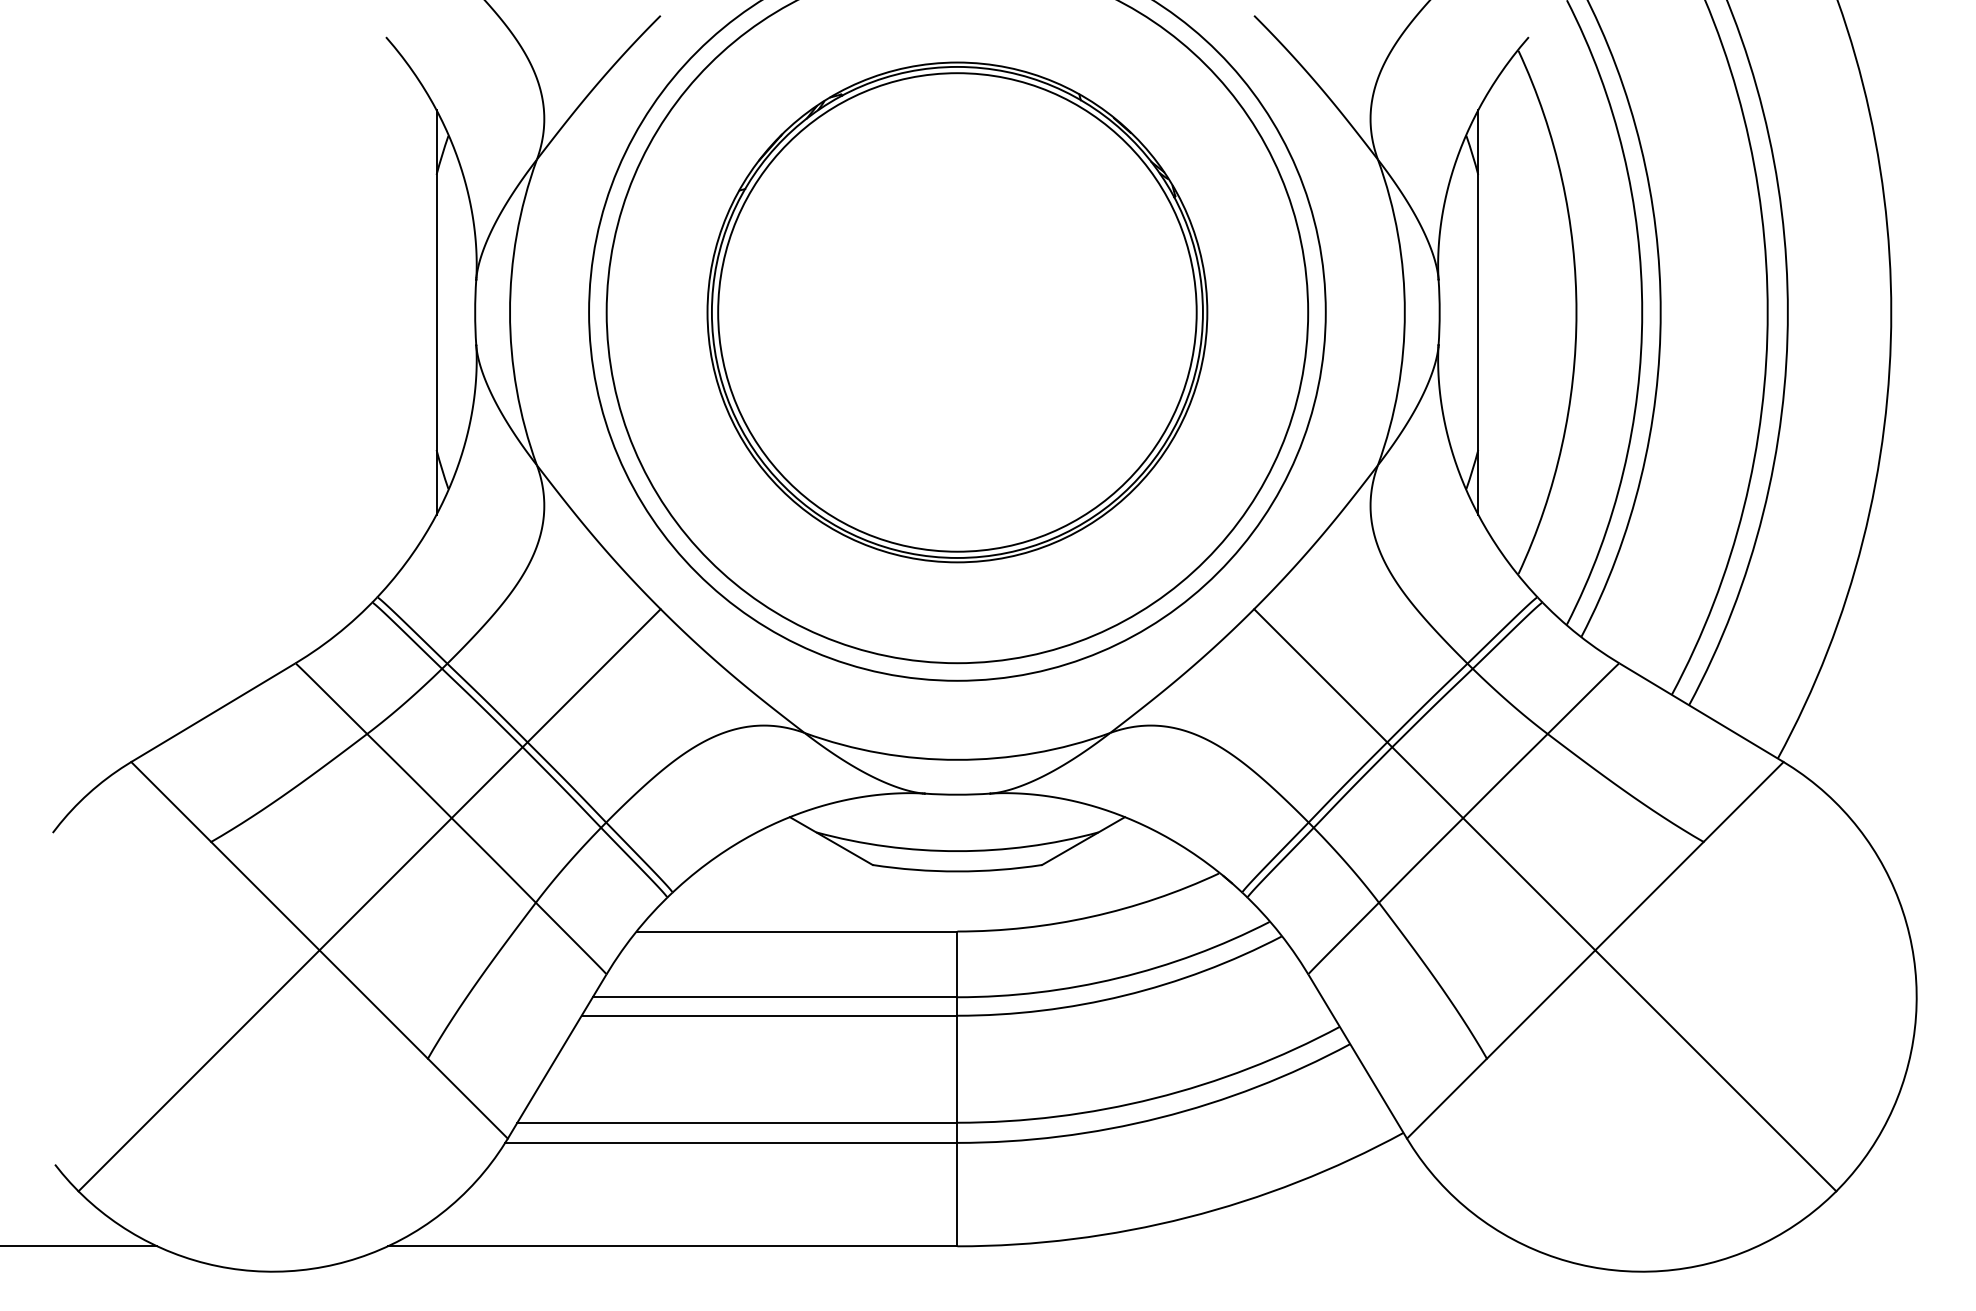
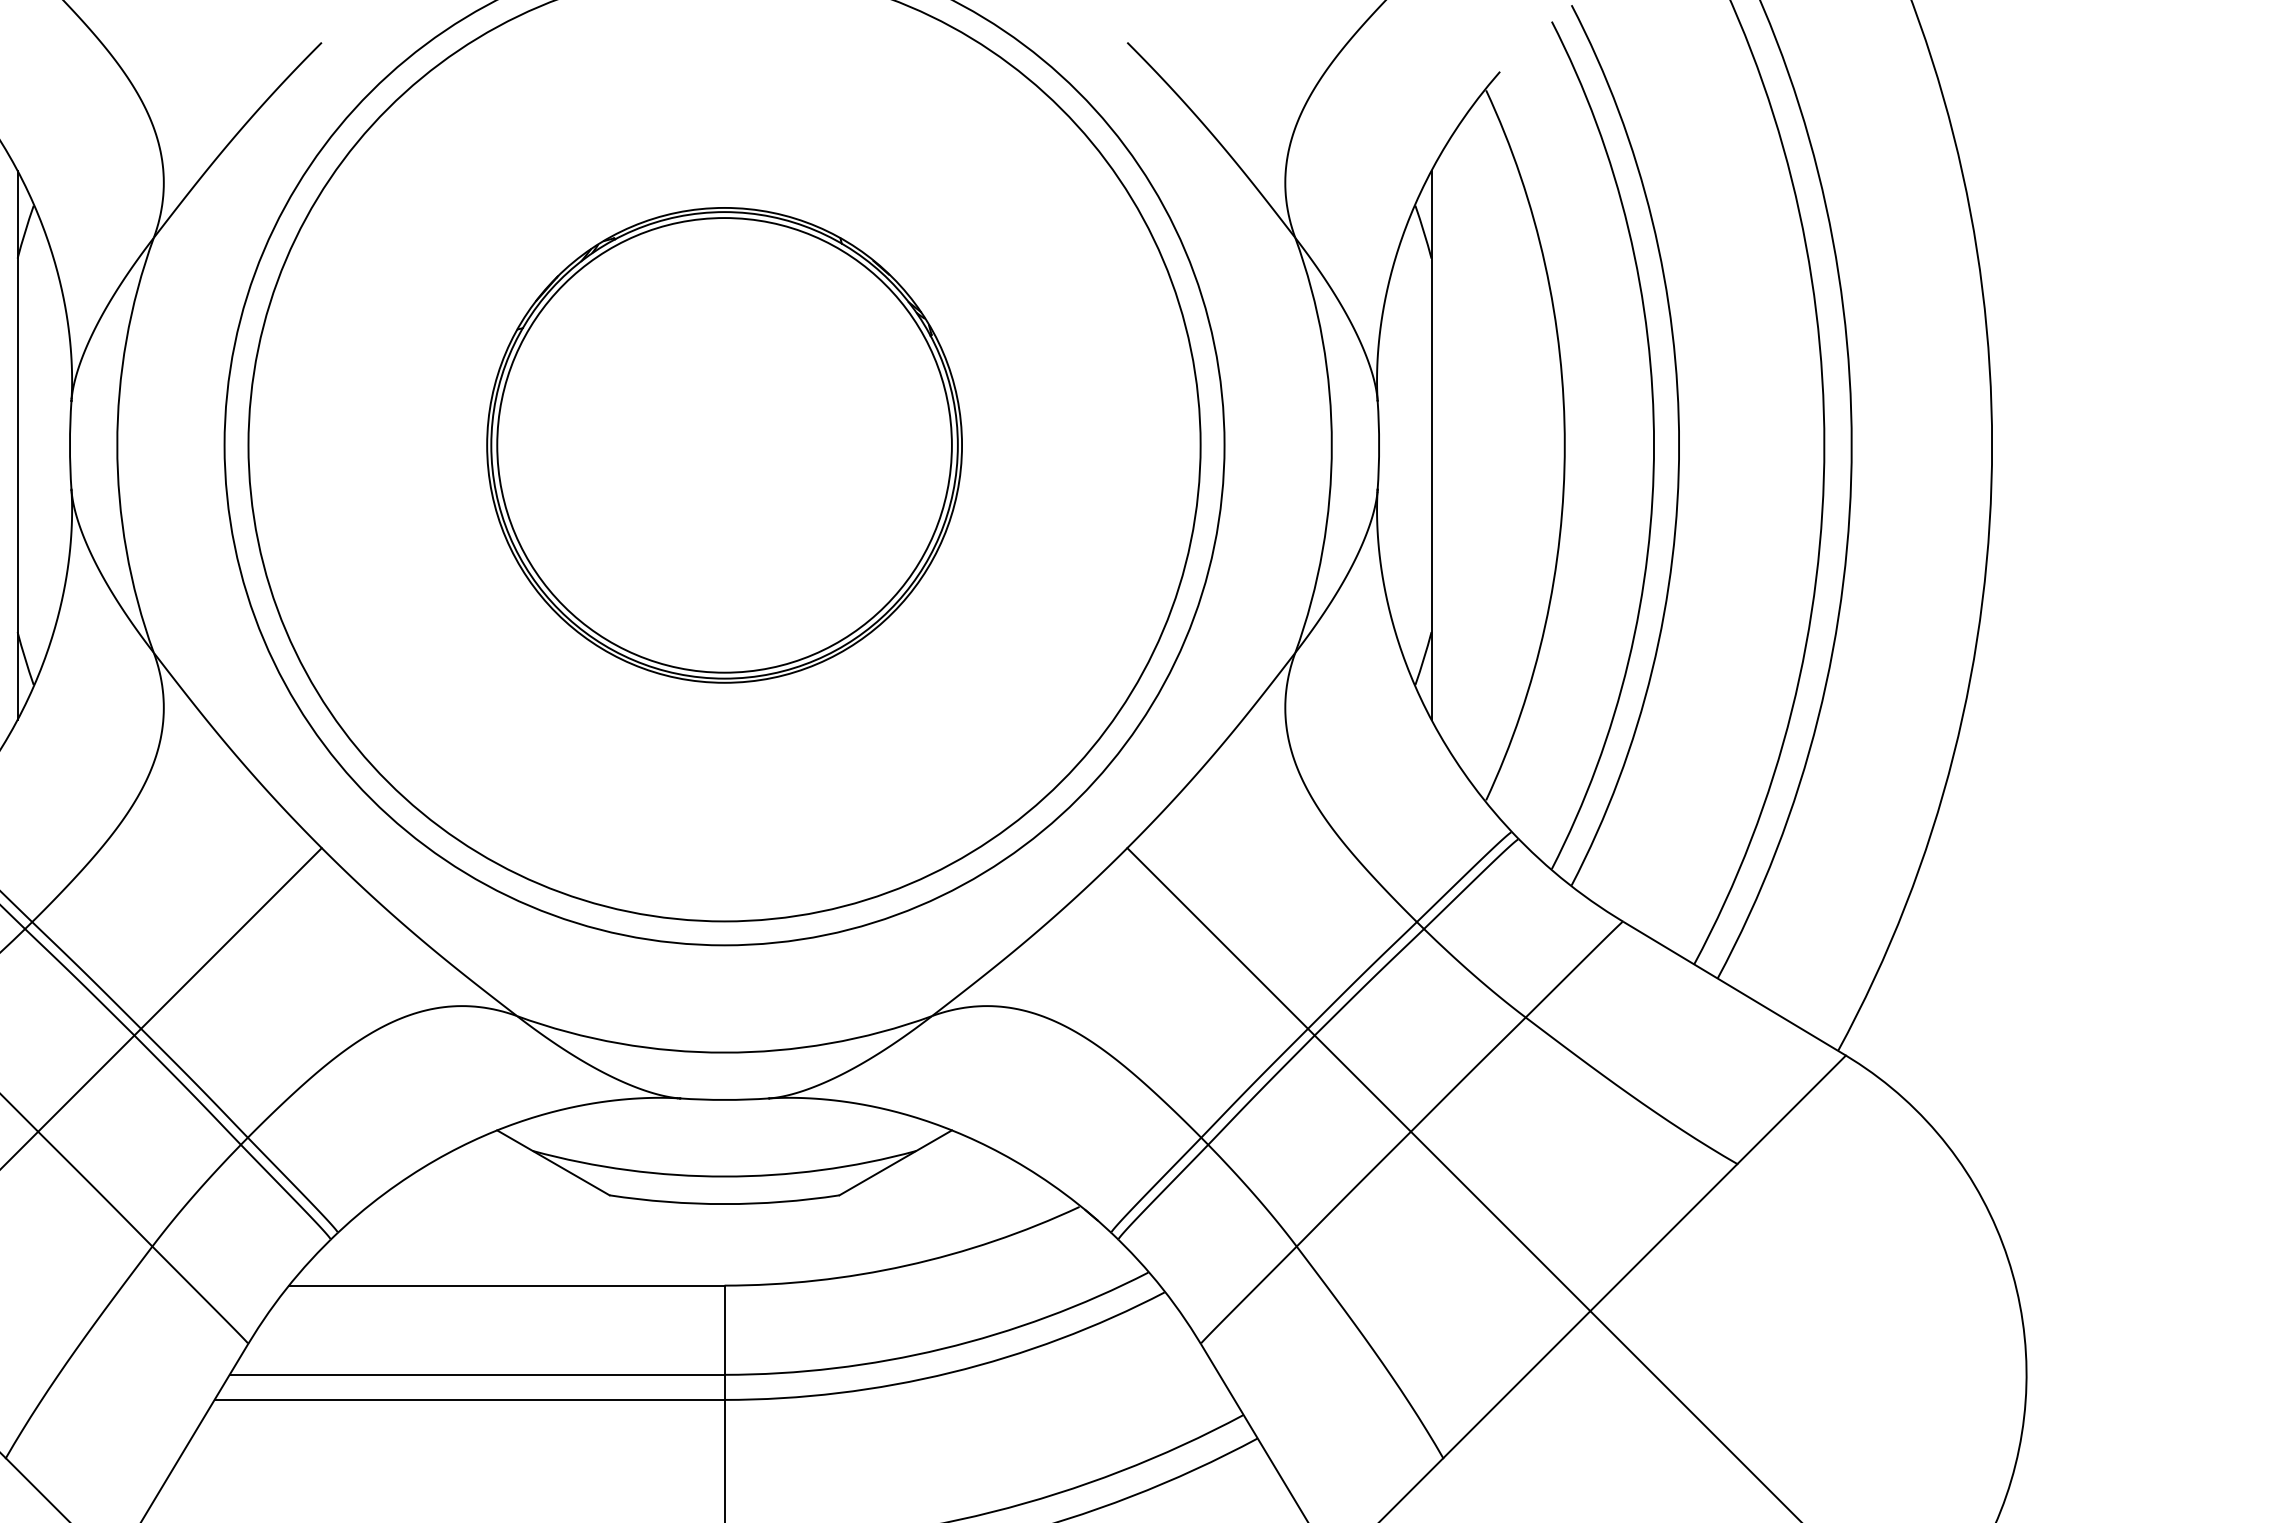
part: (957, 312) -> (724, 445), size x0.7

